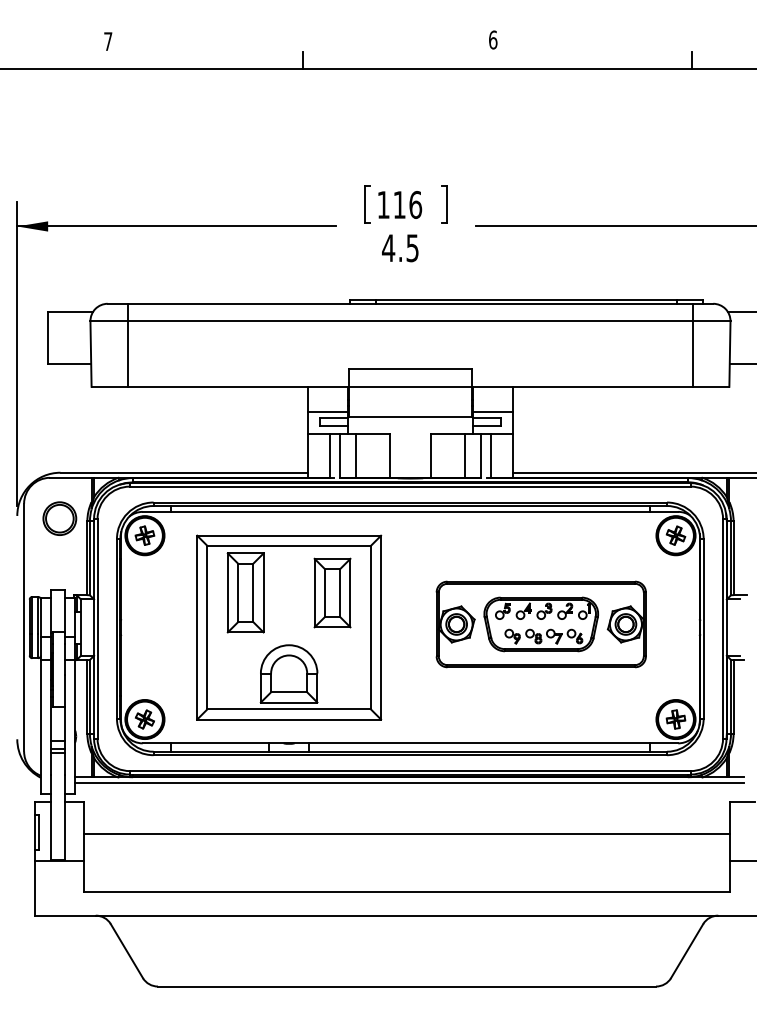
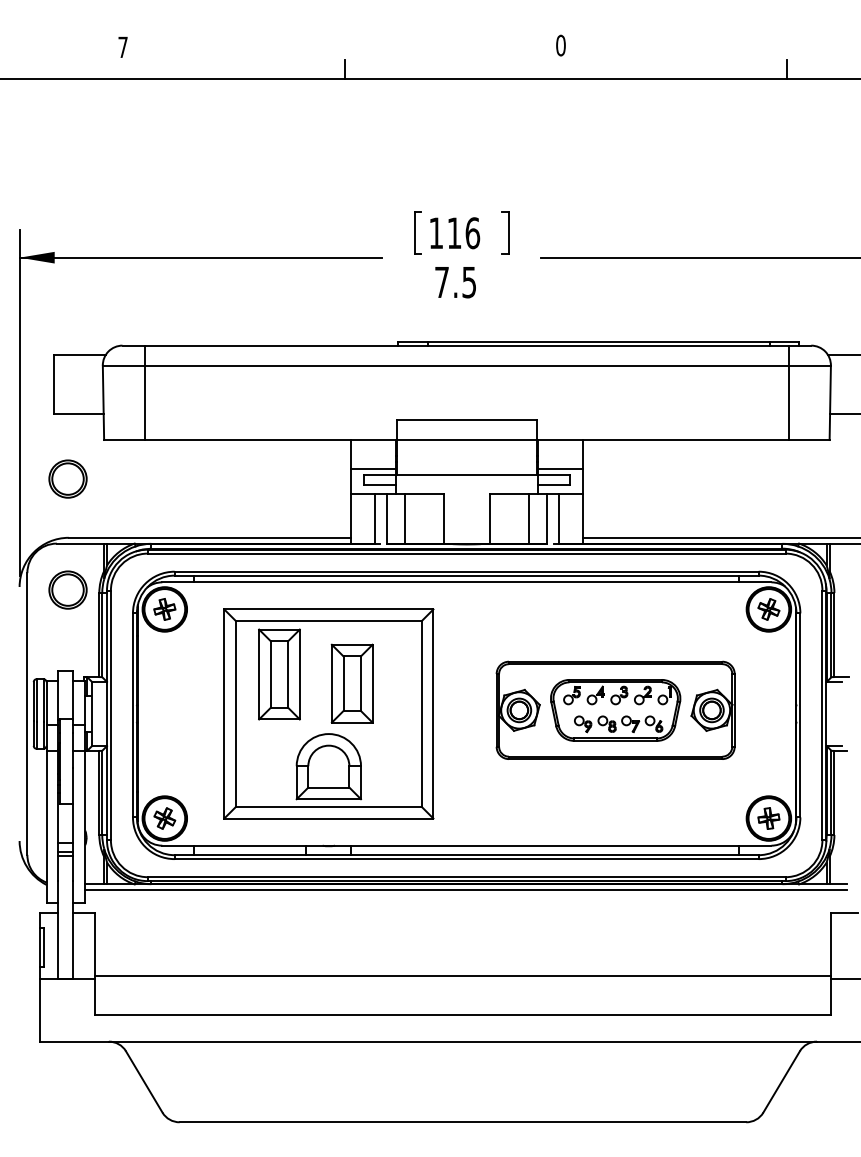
text: (492, 39) -> (560, 45), 6 -> 0
text: (388, 248) -> (441, 282), 4.5 -> 7.5
part: (59, 420) -> (67, 478), added
part: (331, 592) -> (351, 683), moved
line: (406, 833) -> (462, 975), moved

